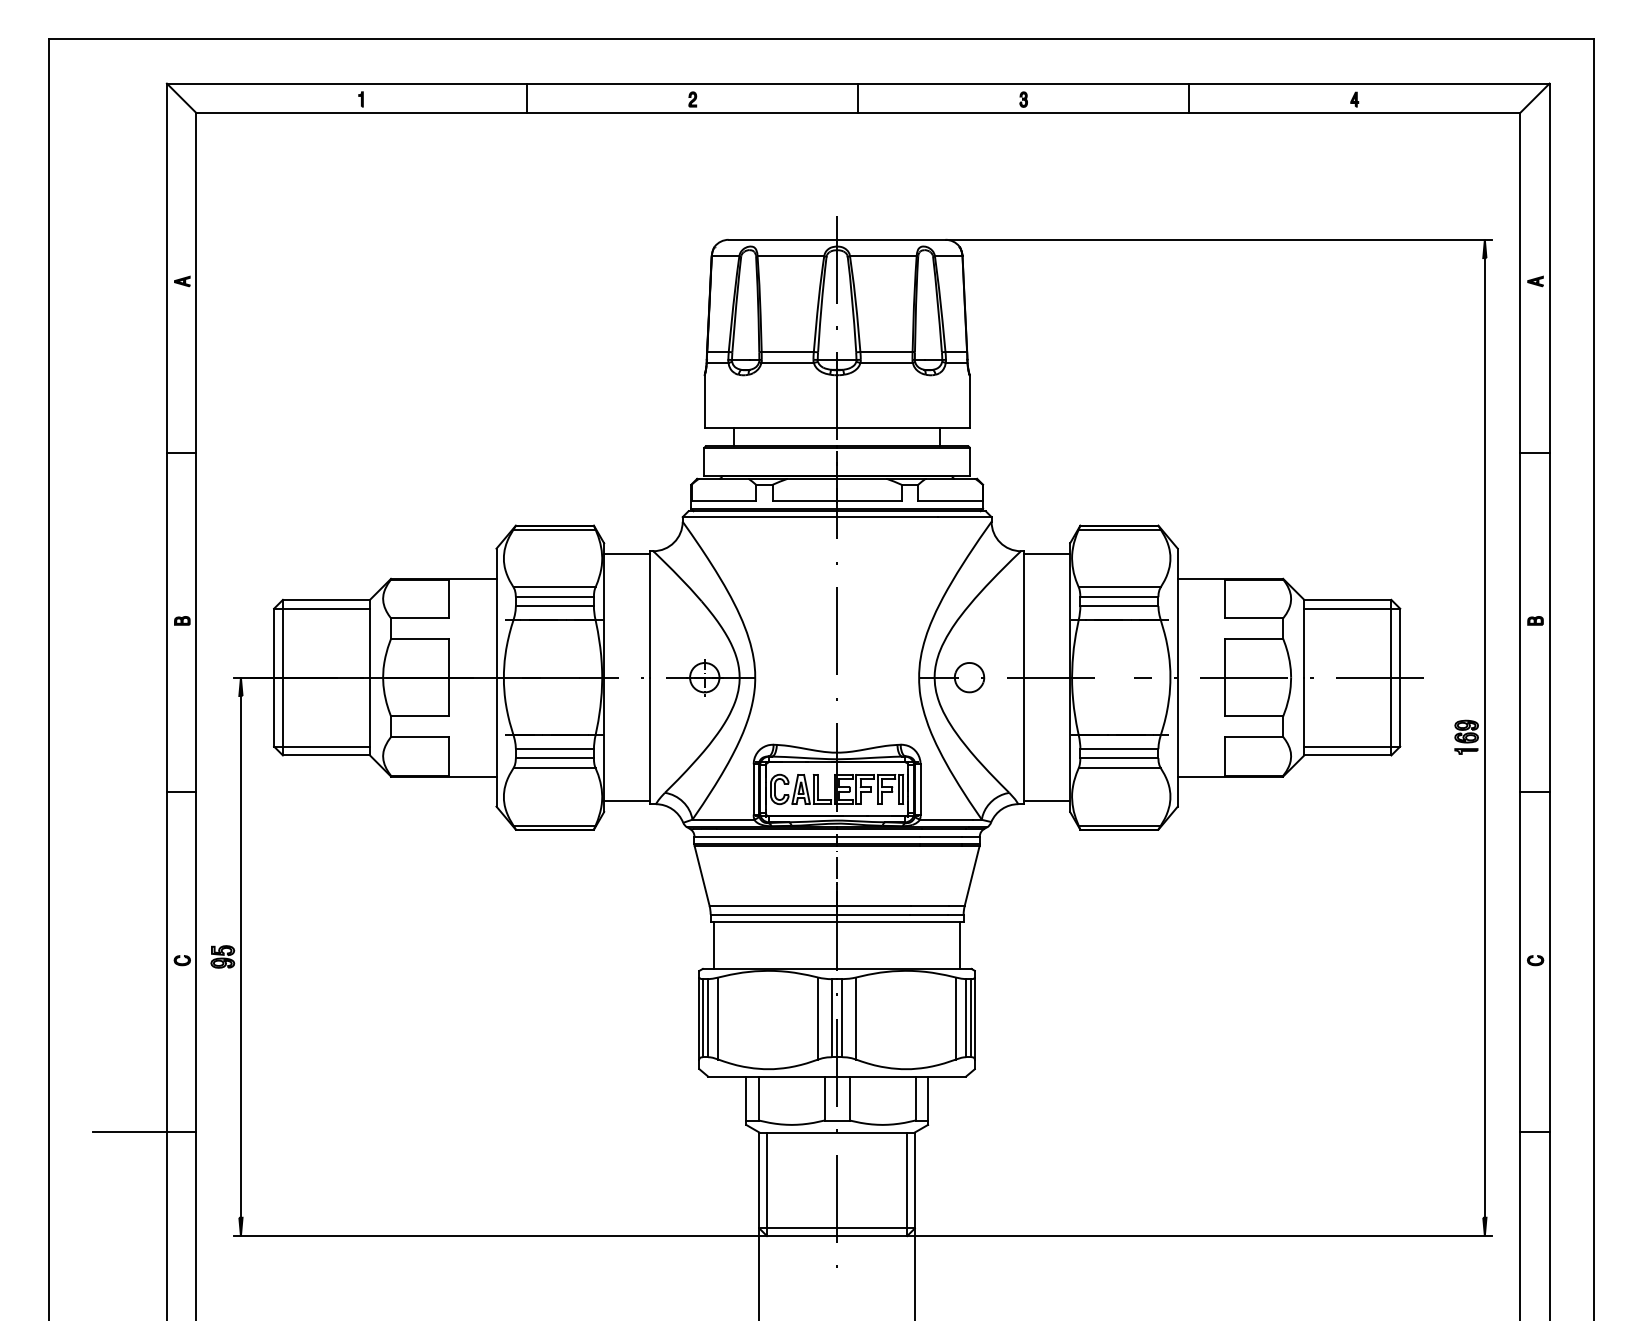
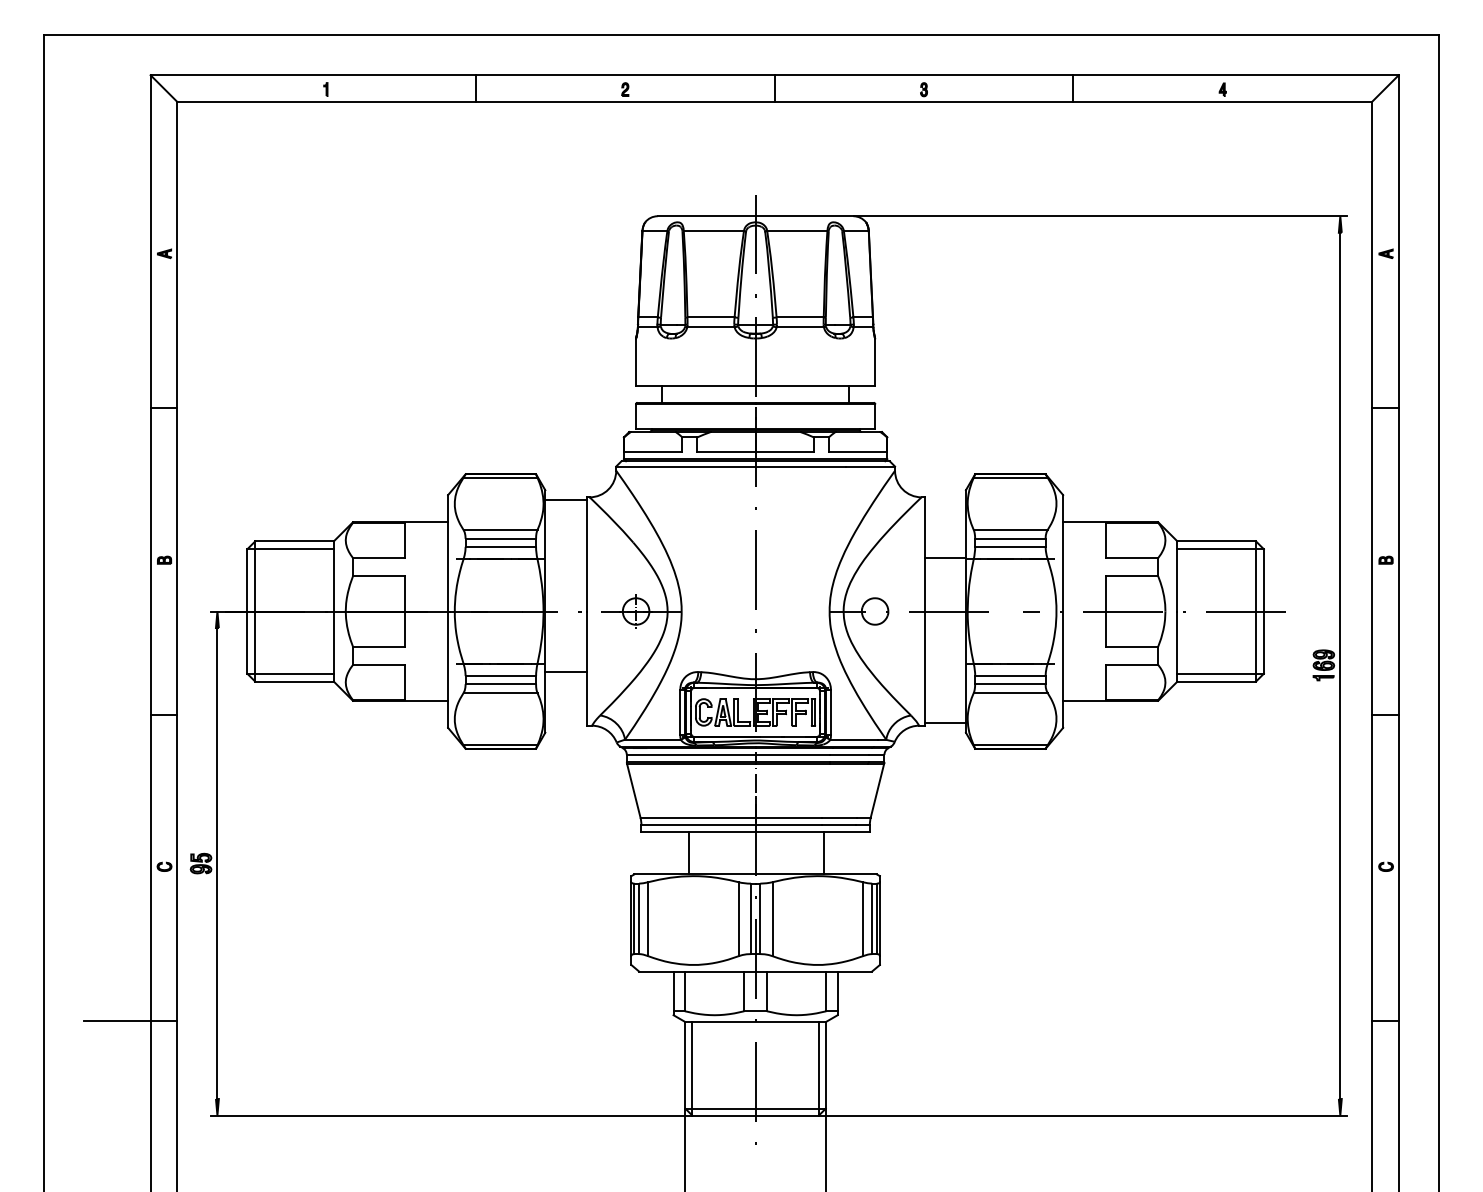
line: (1047, 554) -> (945, 558), moved
line: (627, 800) -> (566, 671), moved
line: (713, 945) -> (688, 853), moved
line: (960, 945) -> (823, 853), moved

